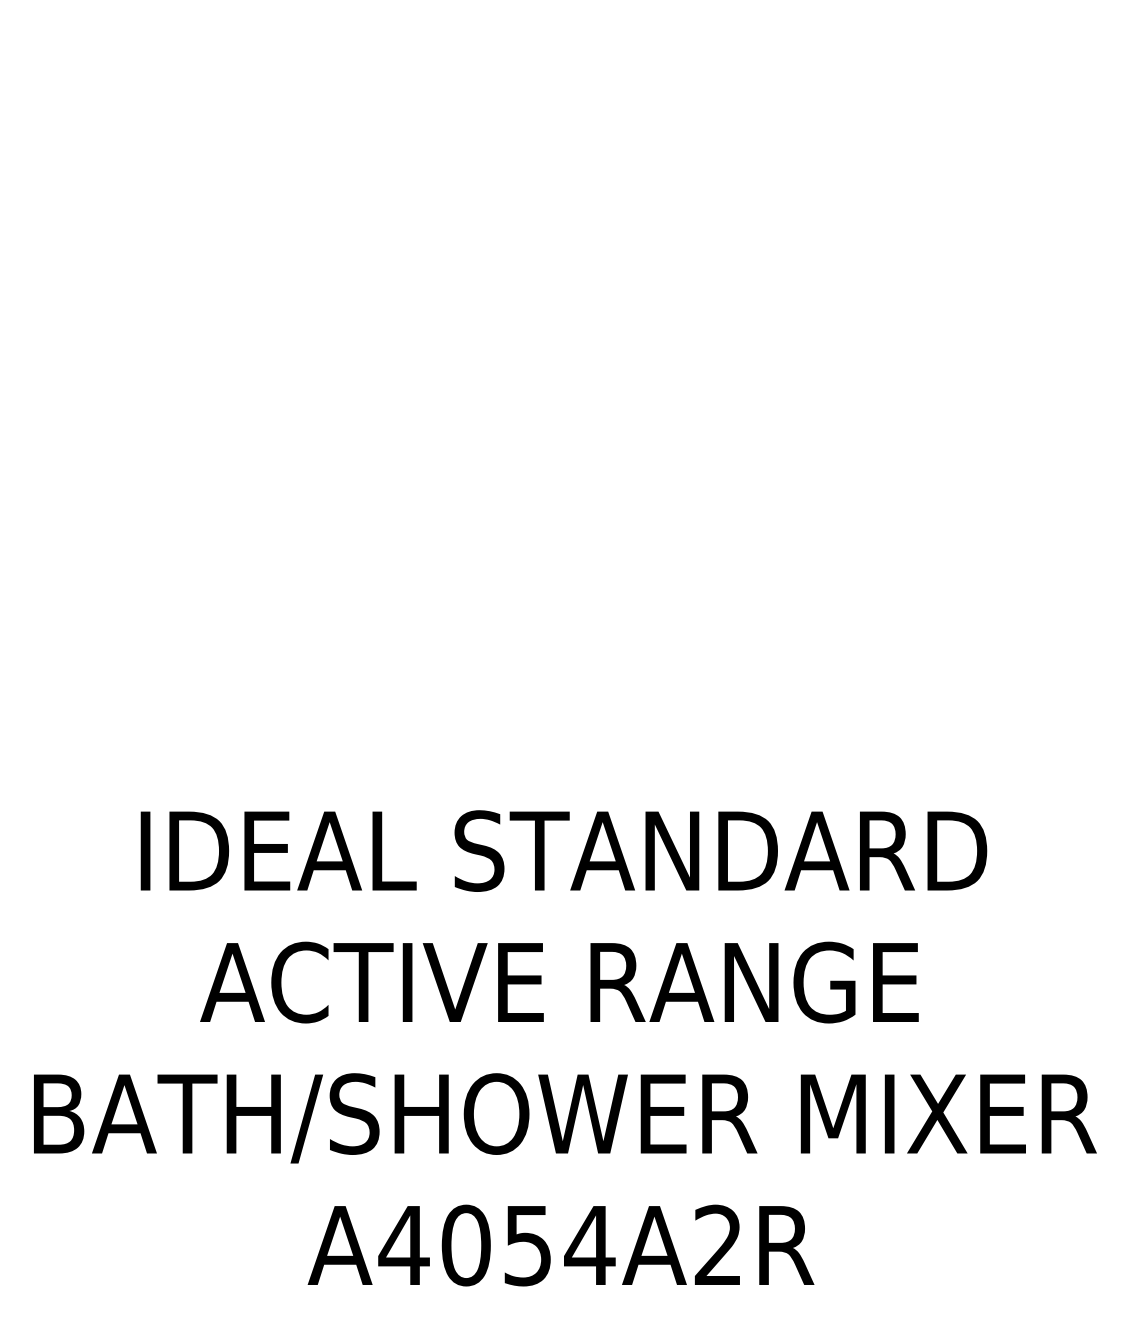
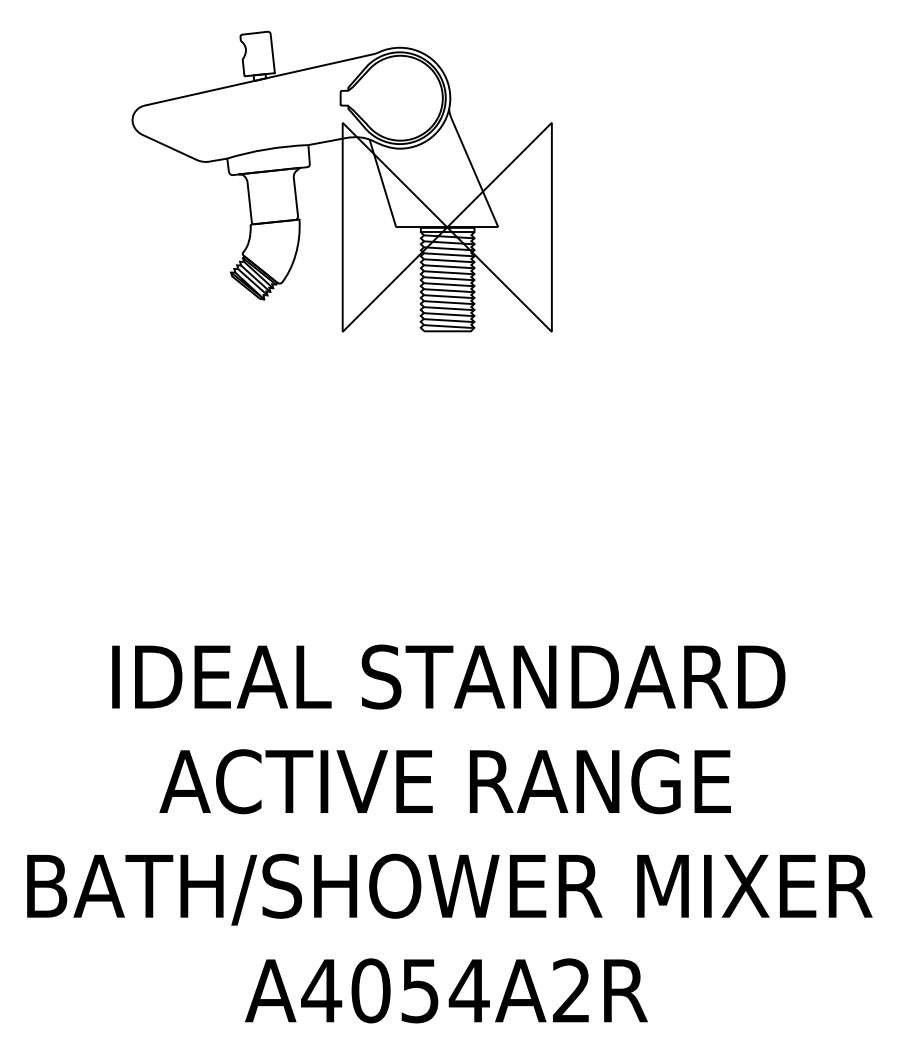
part: (429, 228) -> (341, 181), added

